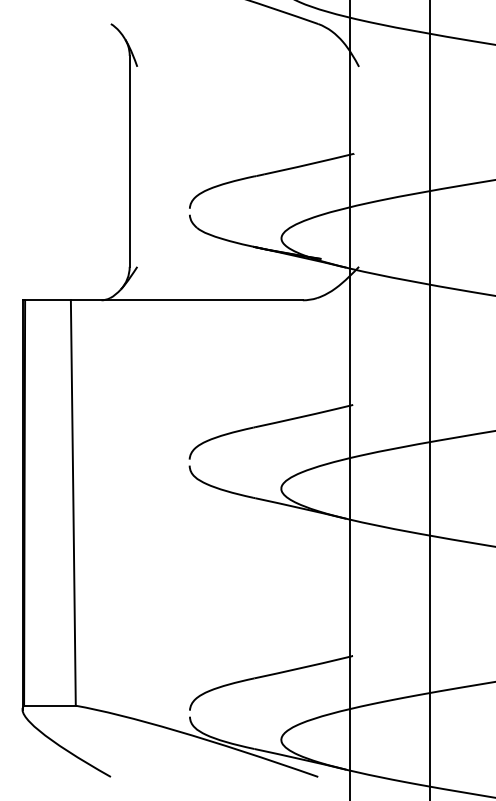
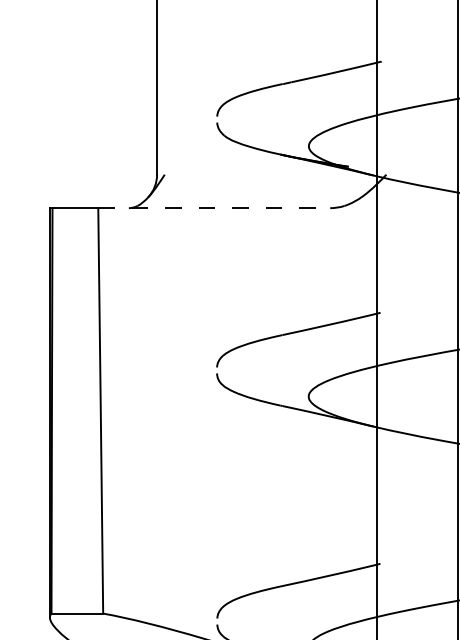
line: (186, 300) -> (213, 208), solid -> dashed

